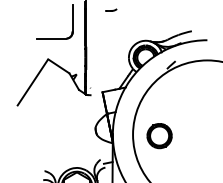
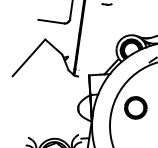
part: (159, 136) -> (135, 108), moved

